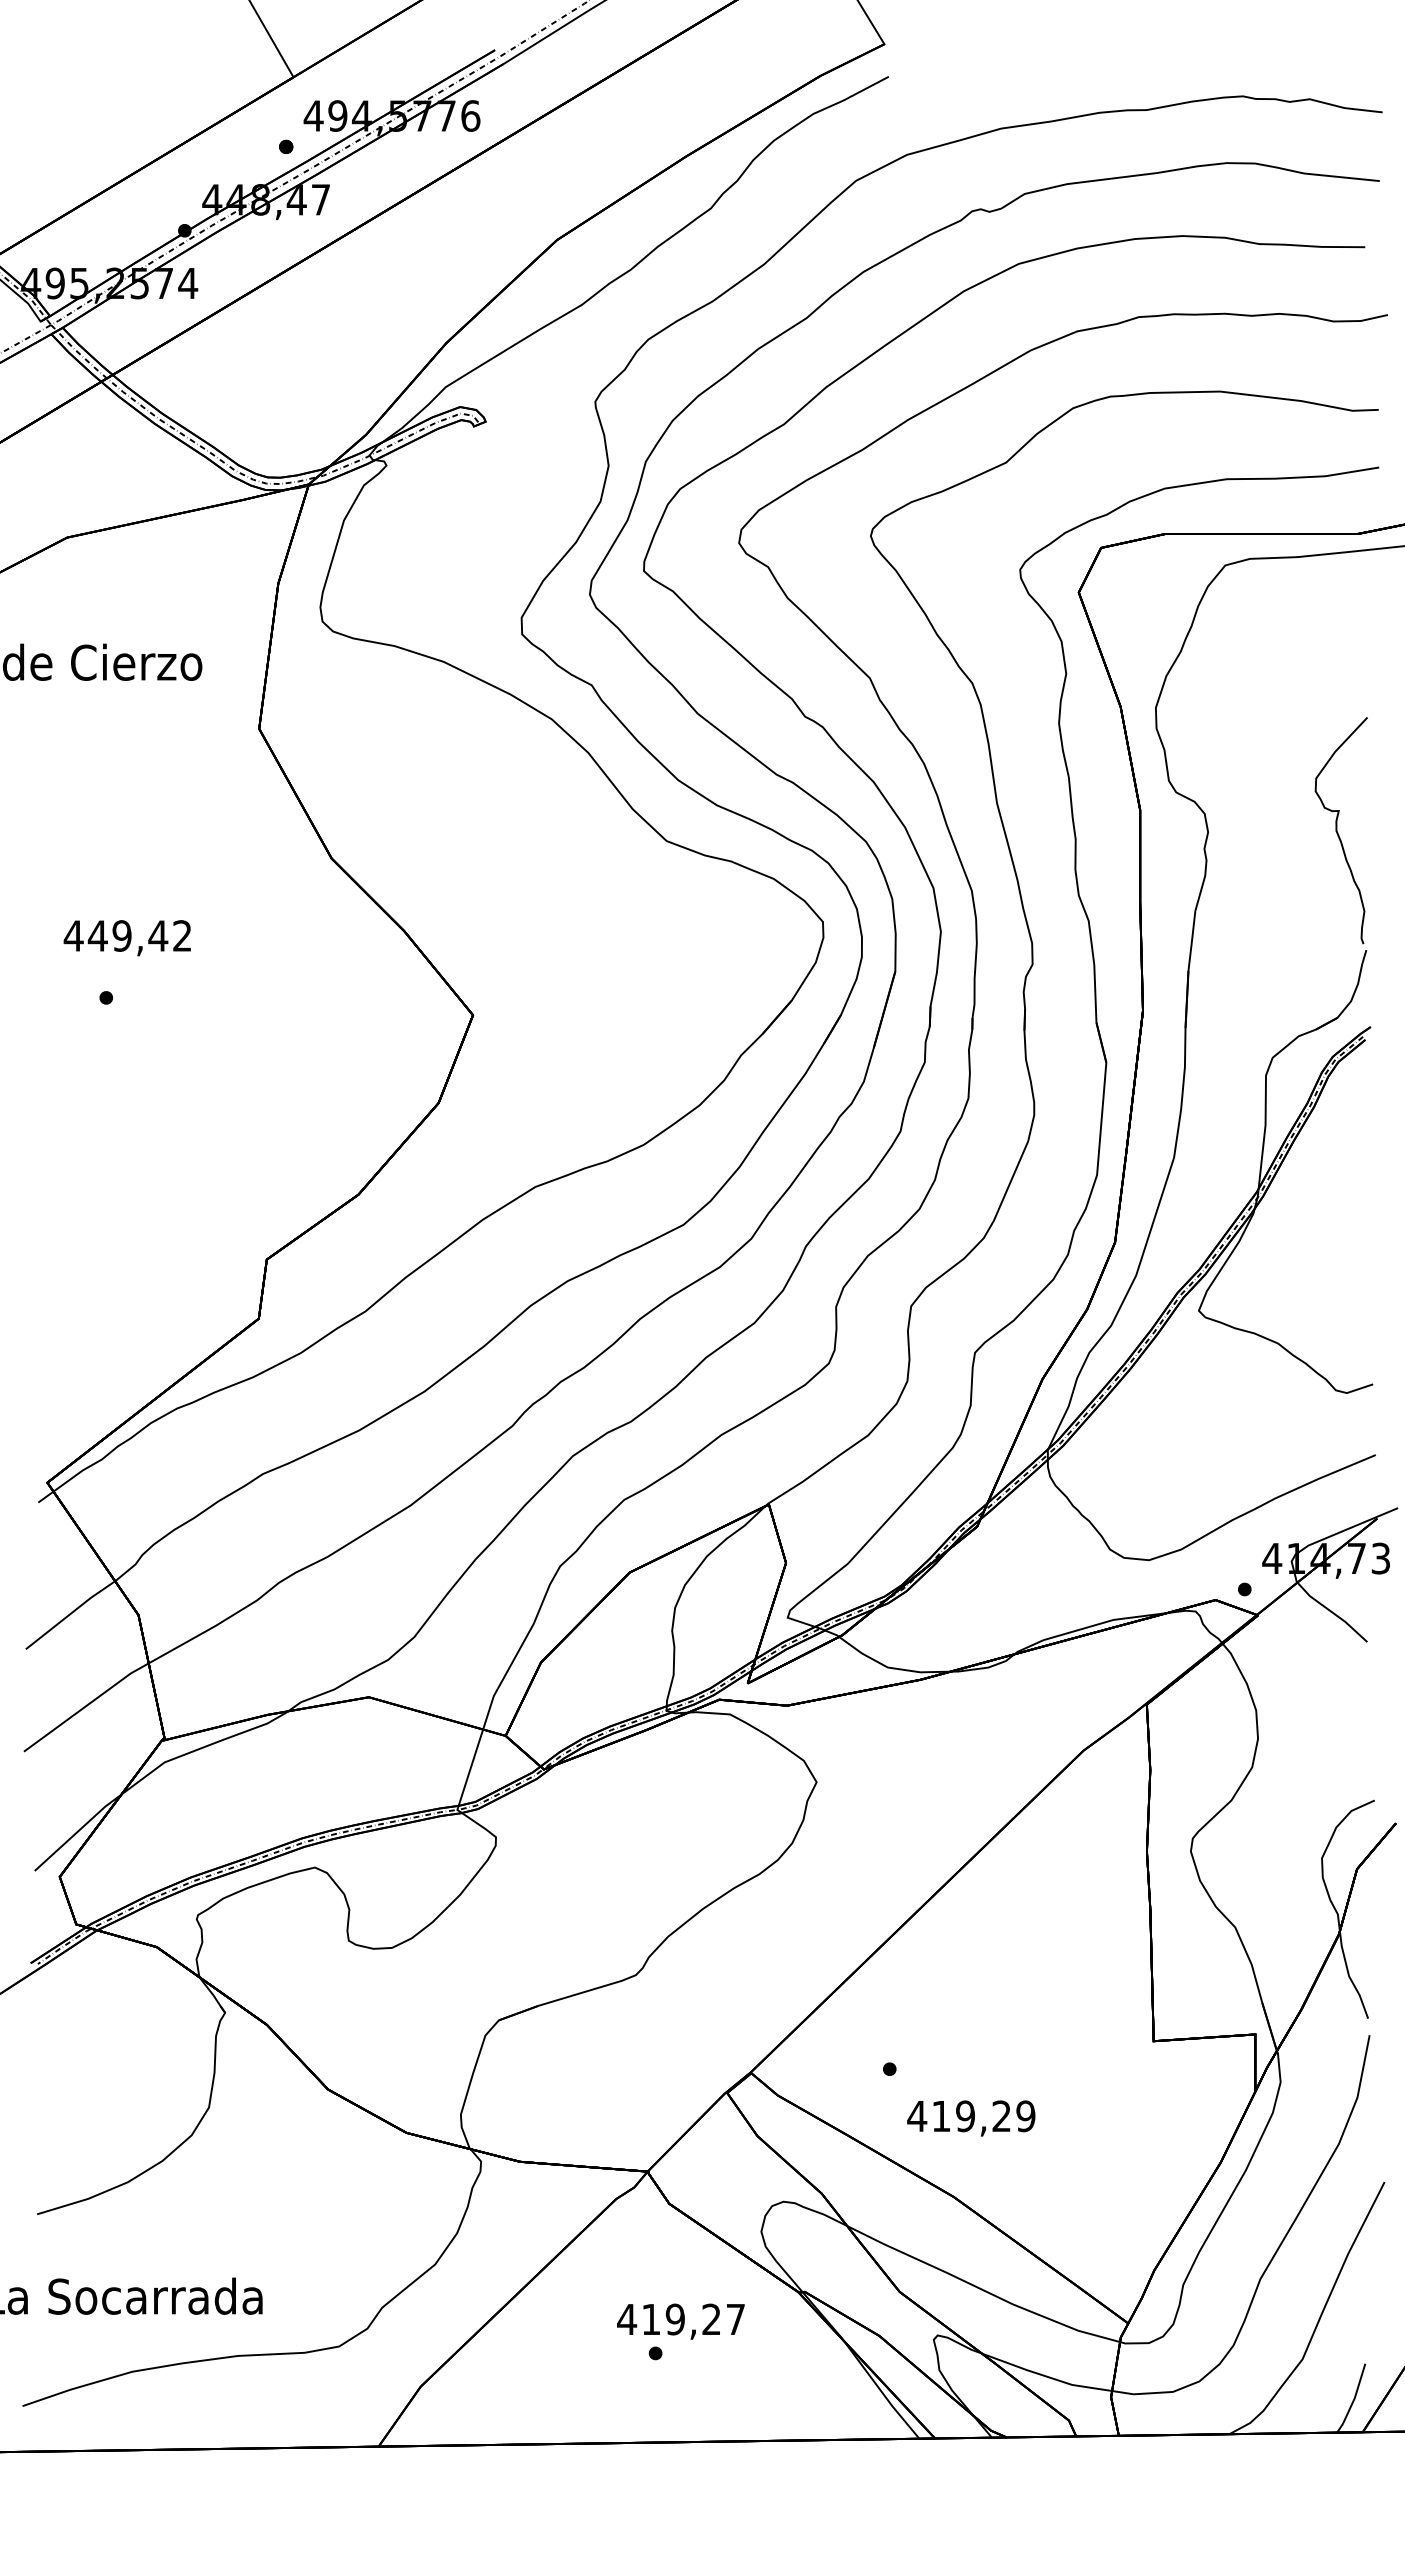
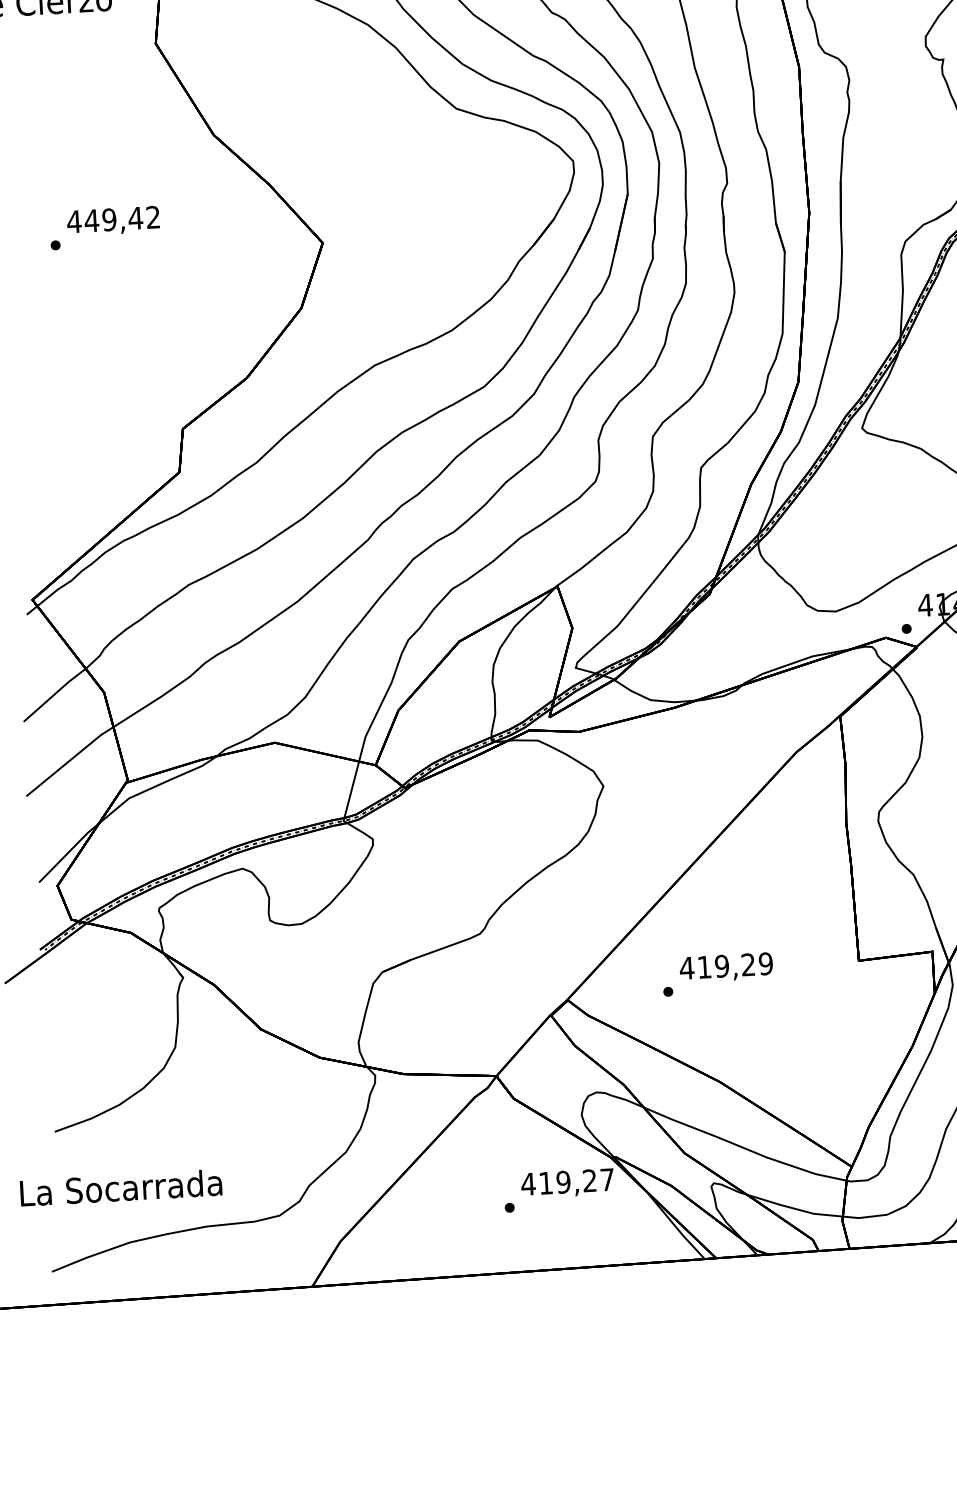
text: (126, 938) -> (112, 221), moved
text: (971, 2118) -> (726, 967), moved
text: (680, 2321) -> (567, 1183), moved

